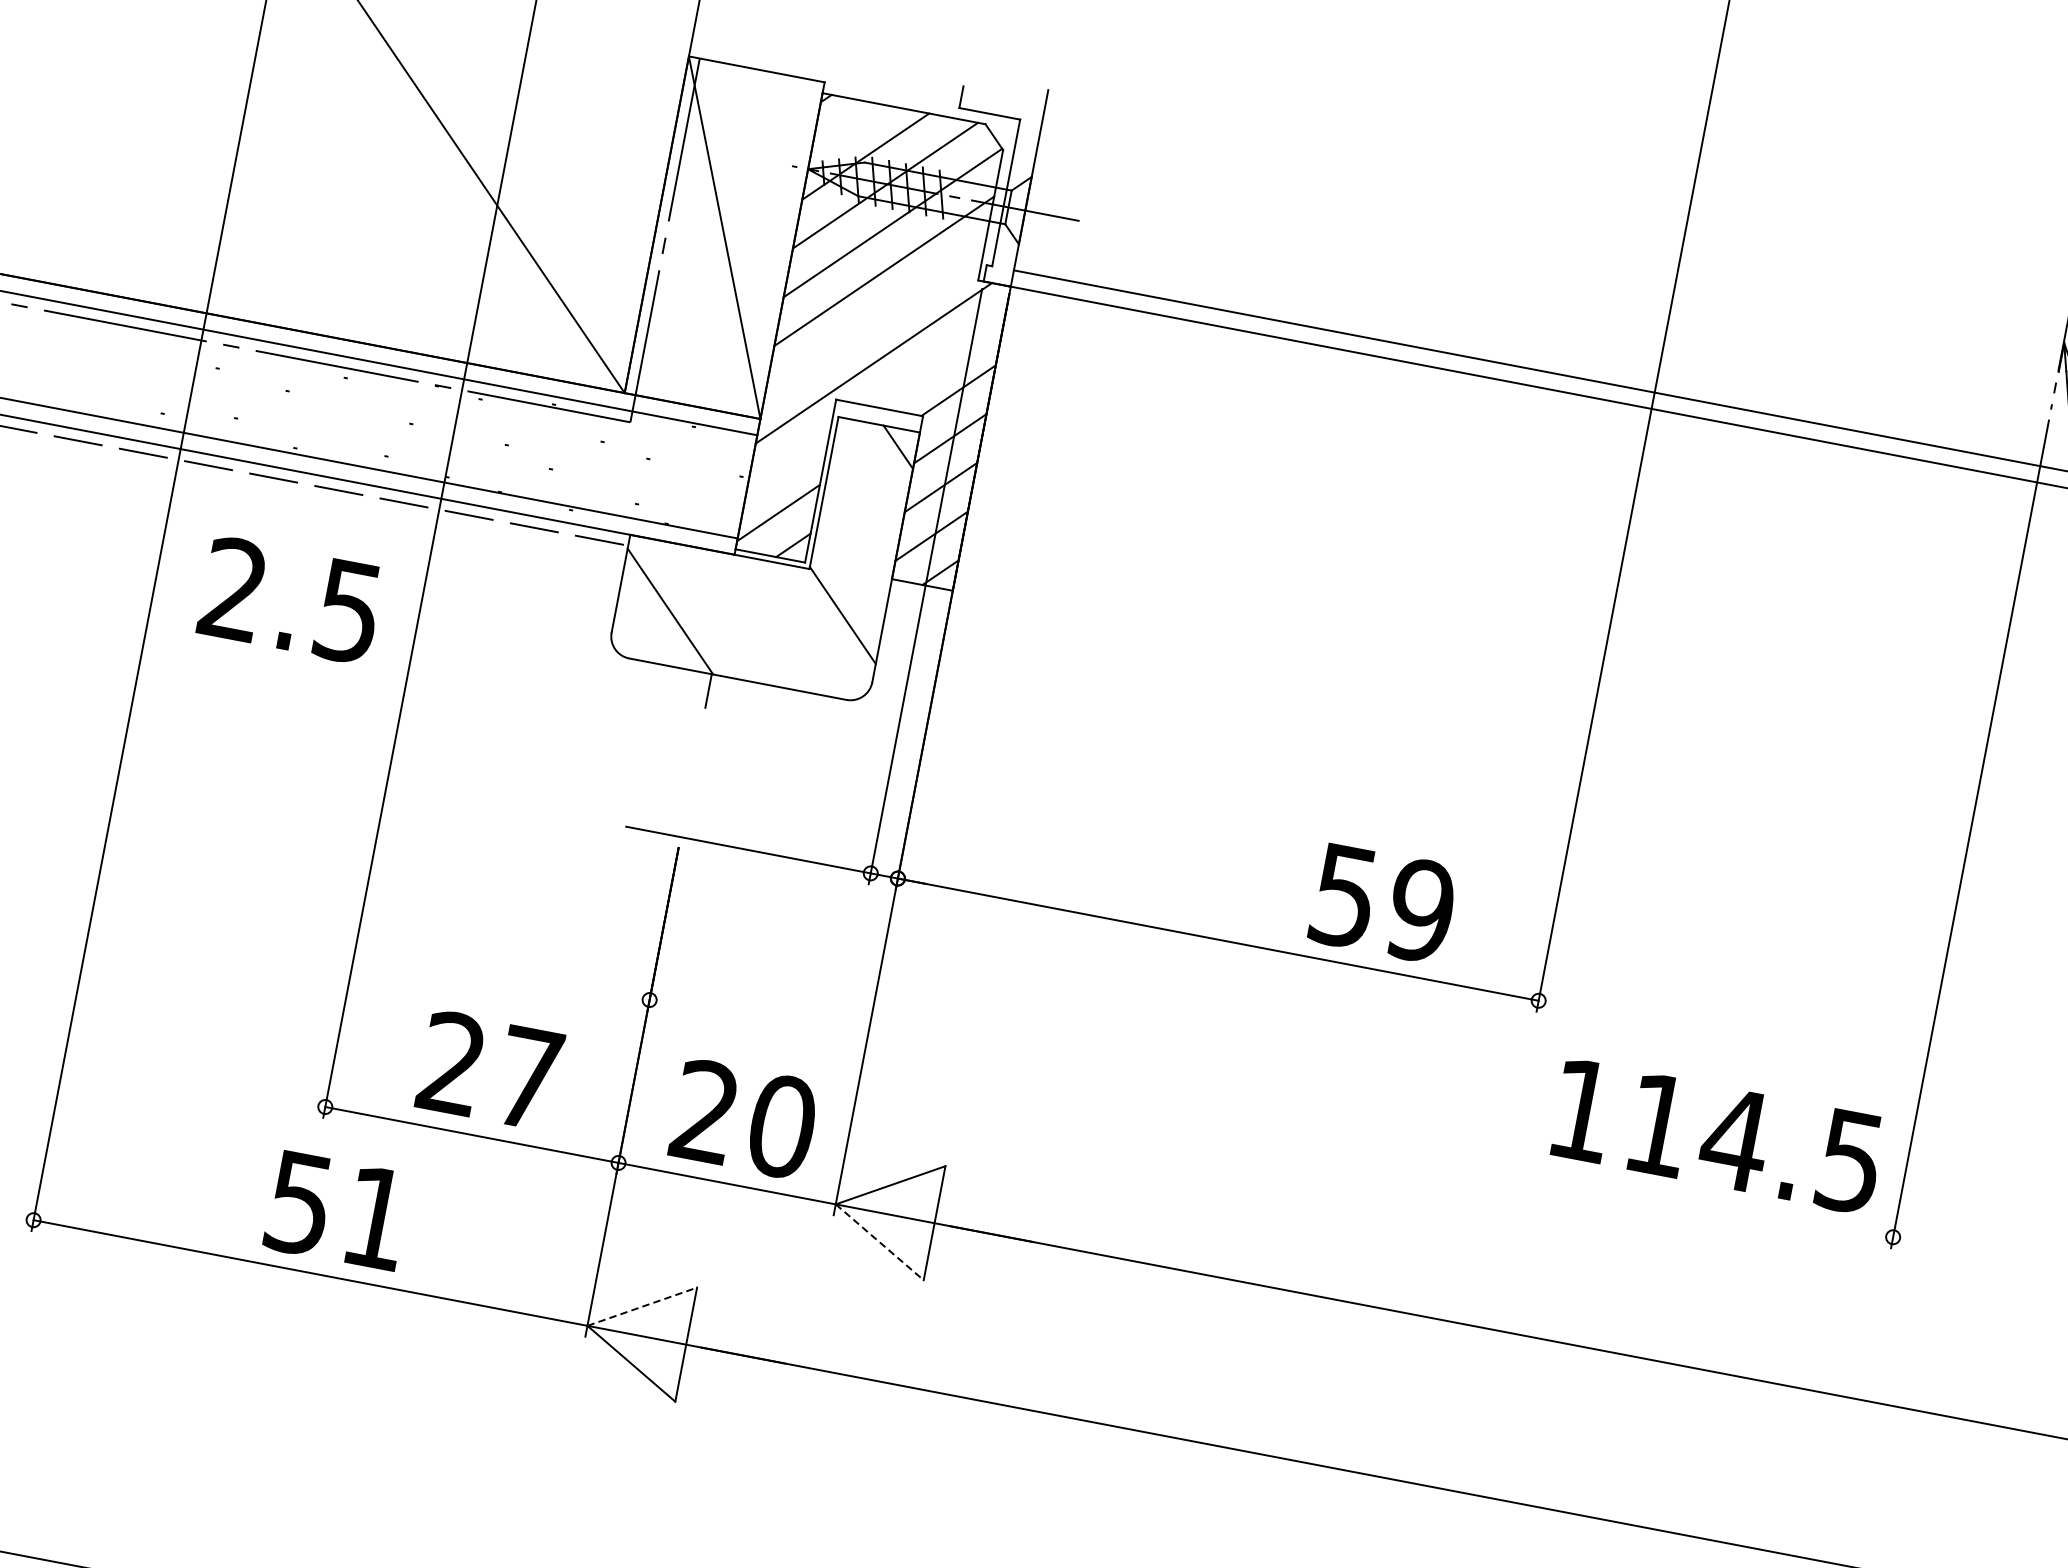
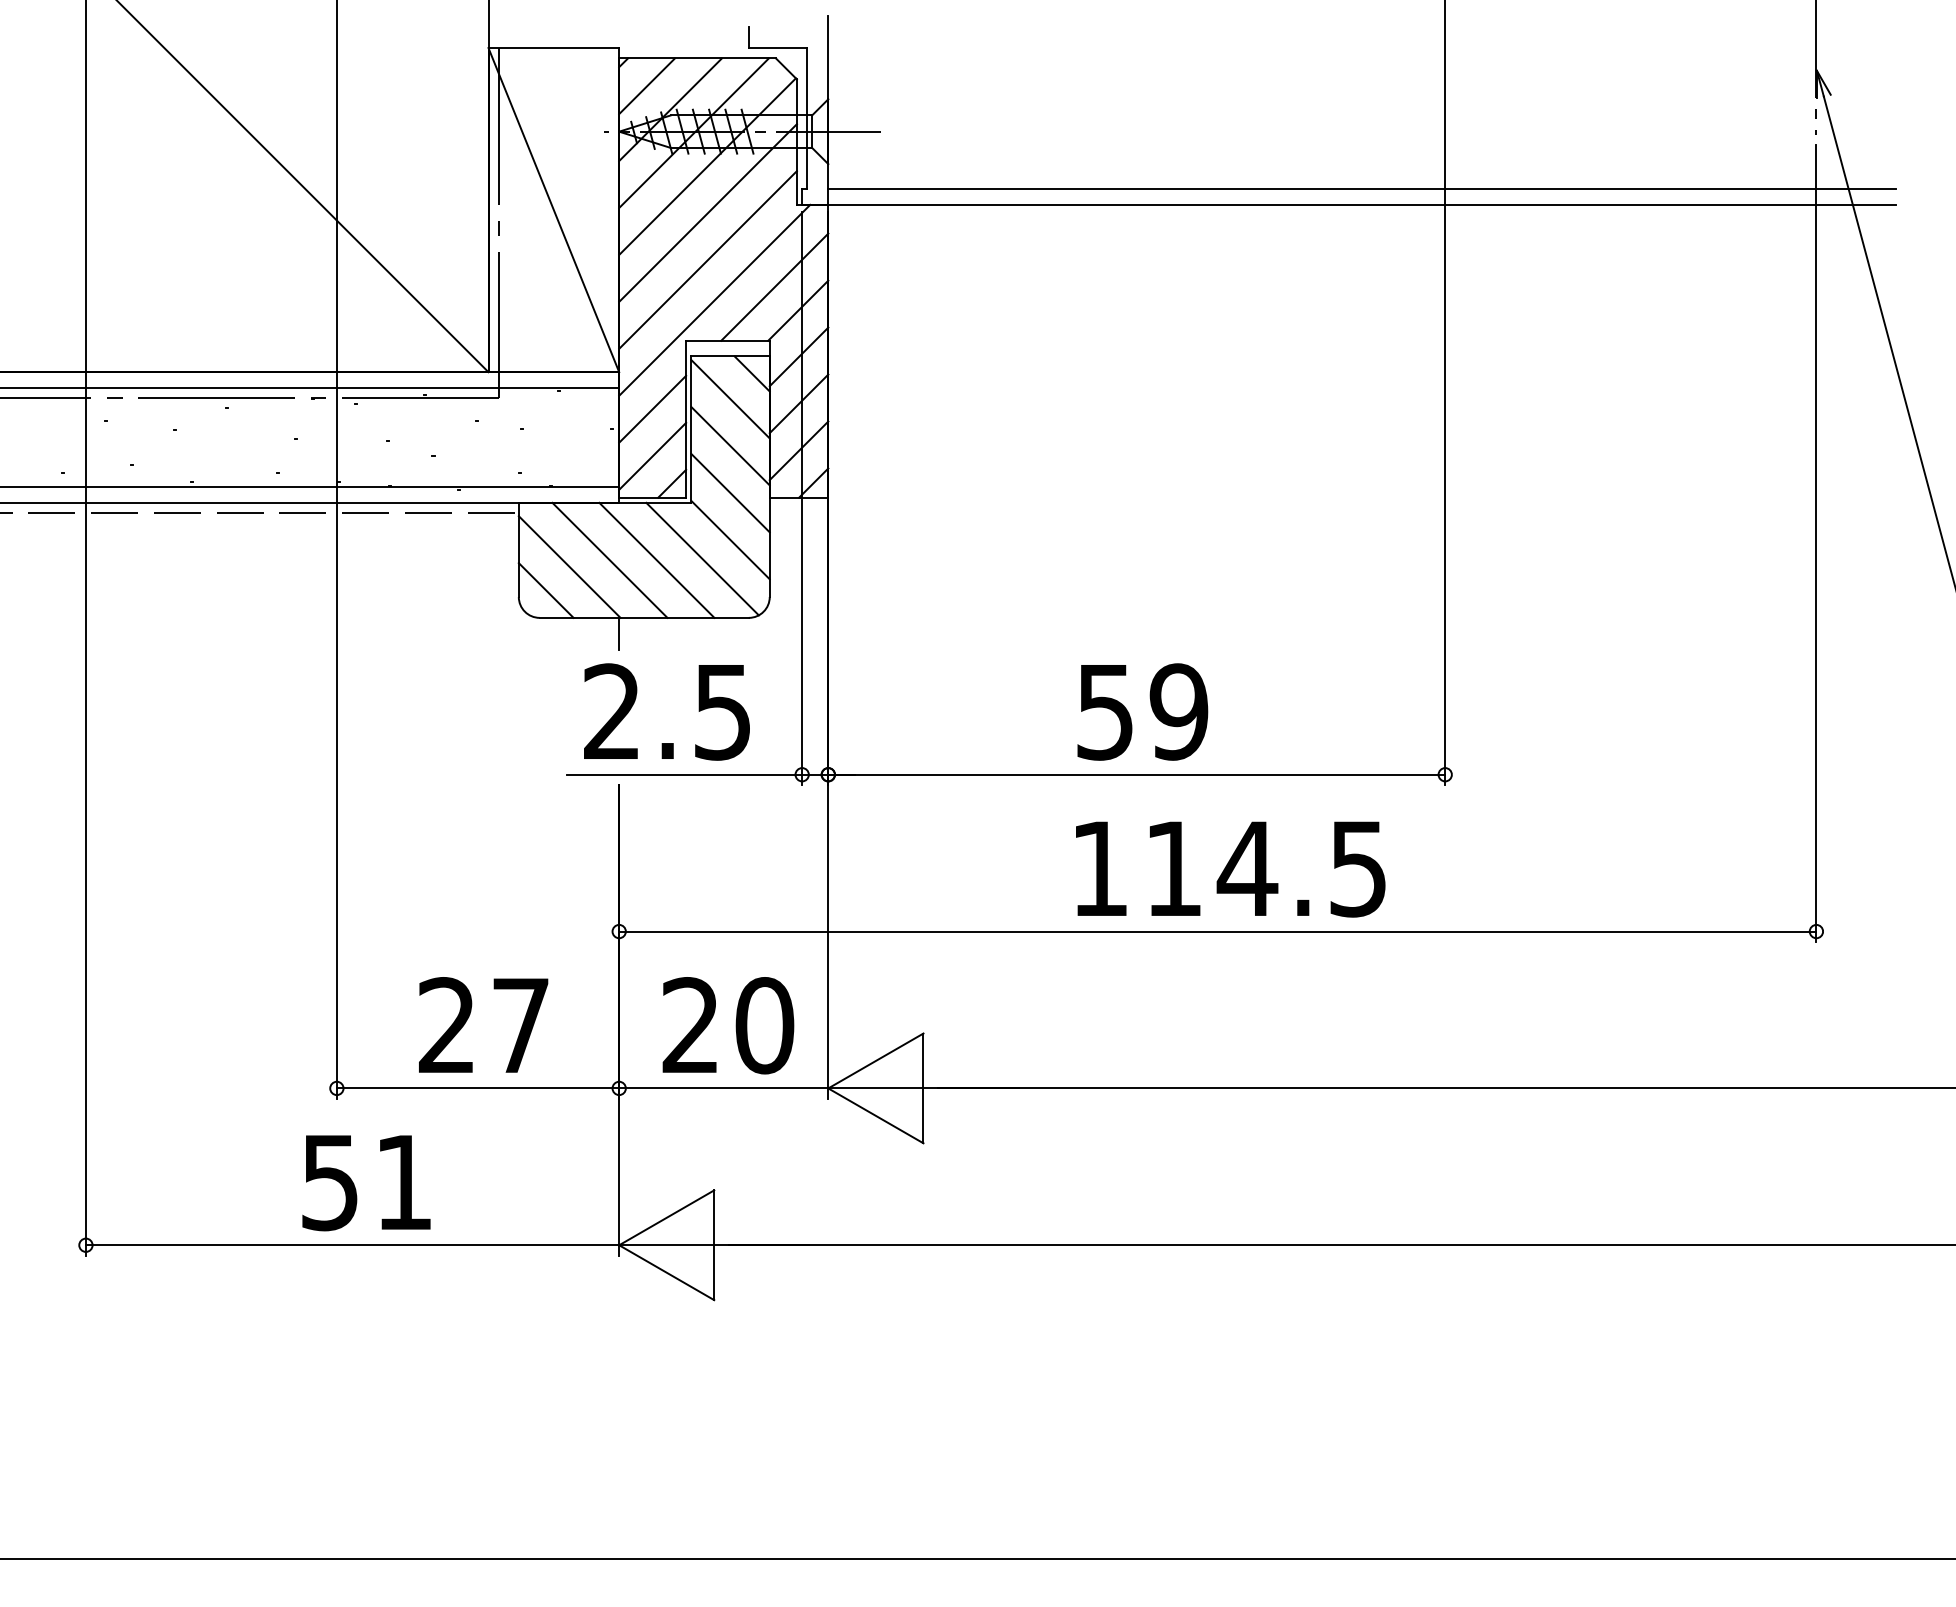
line: (845, 127) -> (646, 86), added
line: (874, 319) -> (707, 259), added
line: (938, 360) -> (774, 286), added
line: (787, 463) -> (652, 408), added
line: (870, 469) -> (730, 399), added
line: (861, 518) -> (730, 446), added
line: (852, 566) -> (730, 492), added
text: (290, 599) -> (666, 711), moved
line: (713, 611) -> (609, 559), added
line: (762, 620) -> (656, 559), added
line: (810, 629) -> (702, 558), added
line: (640, 631) -> (545, 590), added
text: (1383, 903) -> (1142, 711), moved
line: (1271, 1118) -> (1217, 931), added
text: (1717, 1136) -> (1230, 869), moved
line: (879, 1241) -> (875, 1115), dashed -> solid
line: (642, 1306) -> (666, 1217), dashed -> solid

